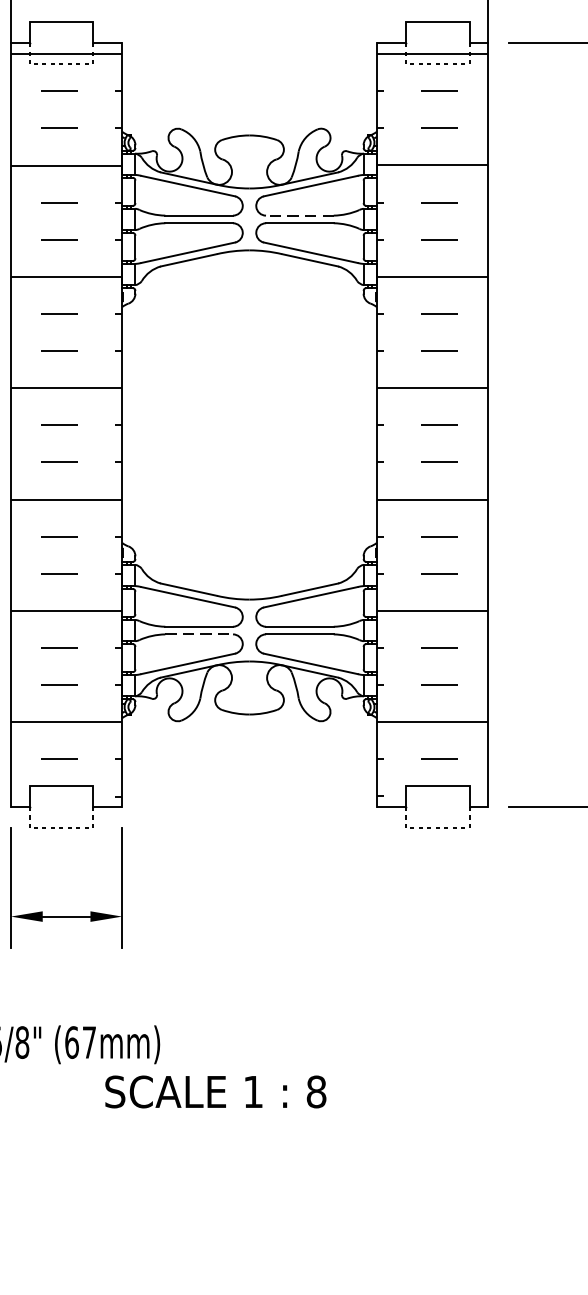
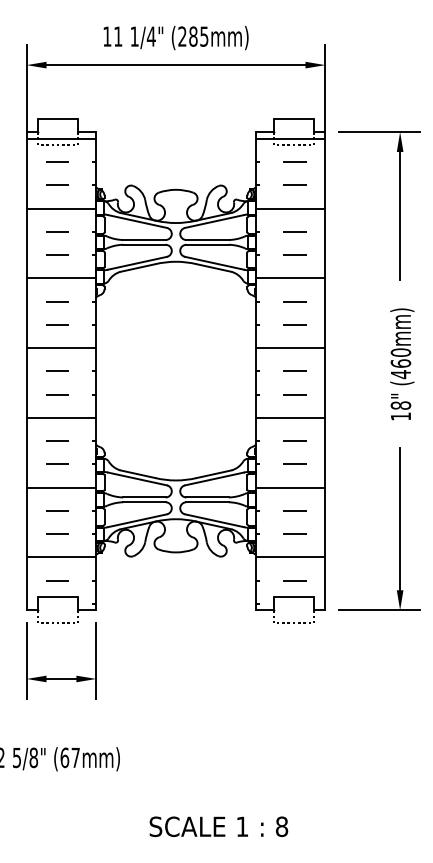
line: (299, 216) -> (207, 240), dashed -> solid
line: (199, 634) -> (144, 502), dashed -> solid
text: (215, 1091) -> (218, 826), moved

